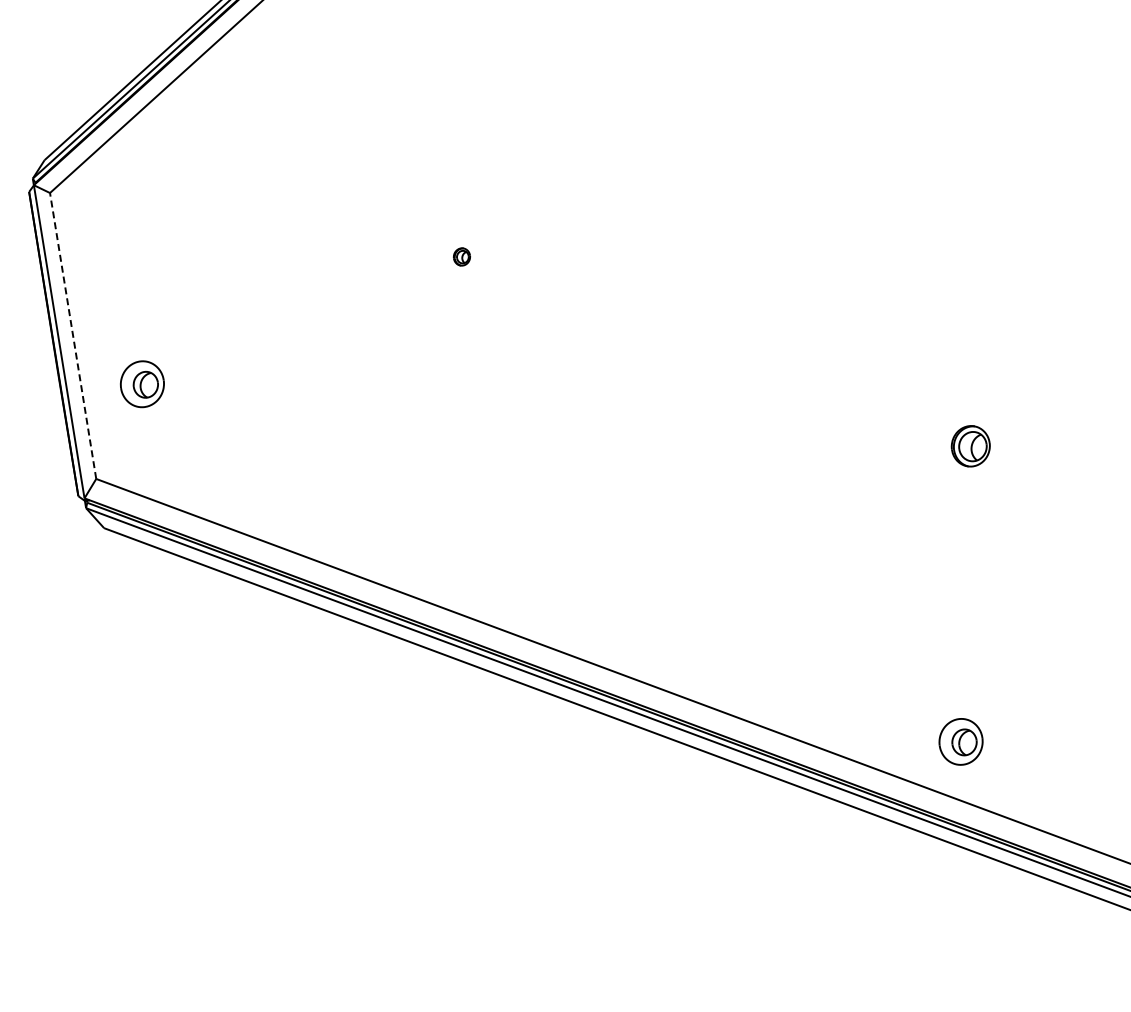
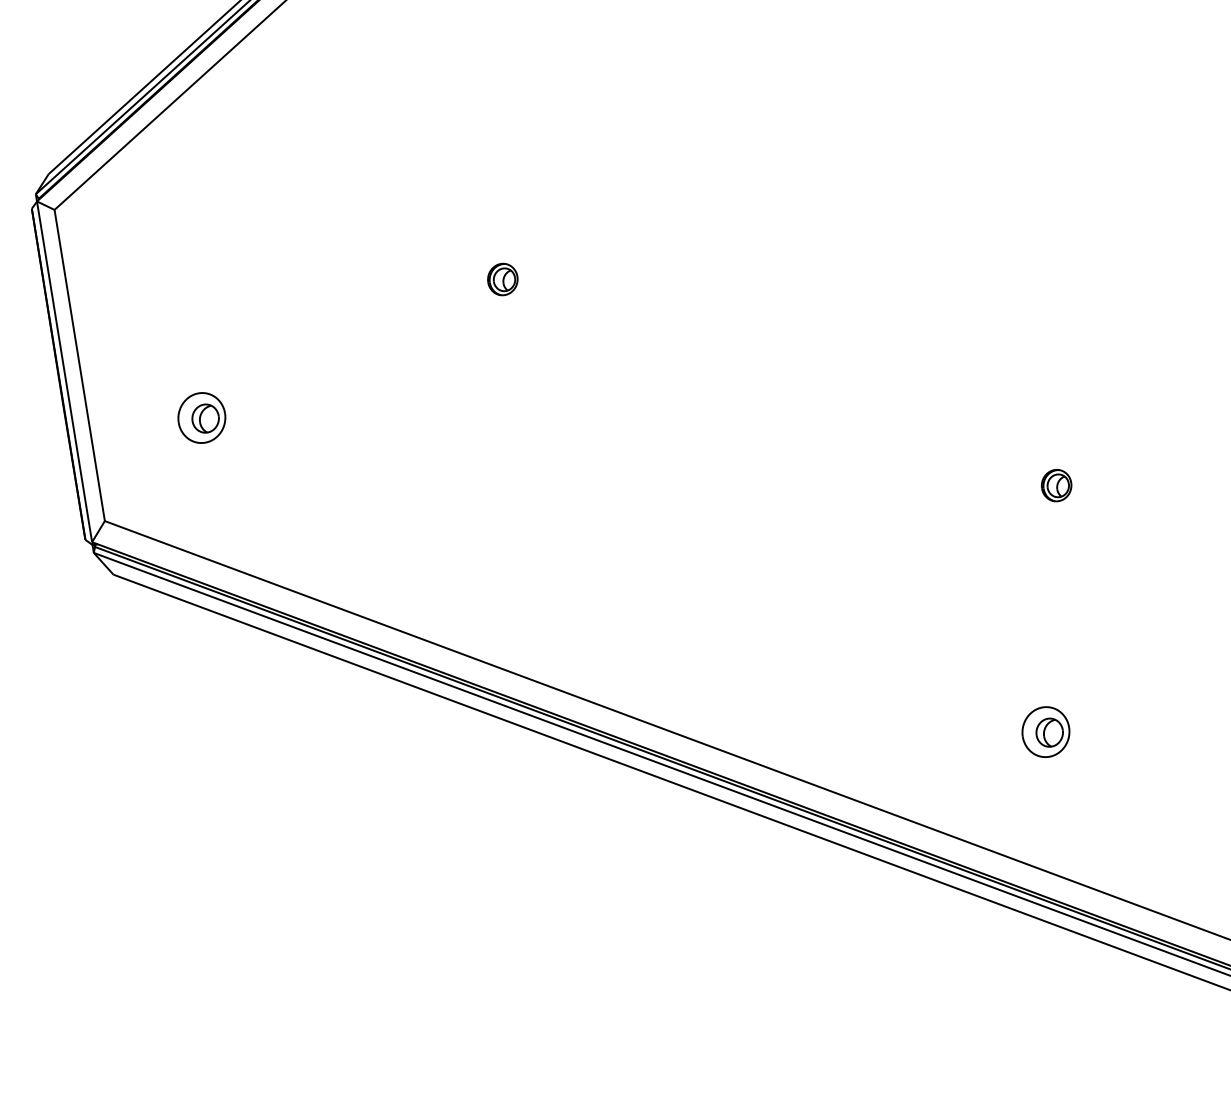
part: (461, 256) -> (502, 278), size x1.67
line: (73, 336) -> (80, 366), dashed -> solid
part: (142, 384) -> (201, 418), moved
part: (970, 446) -> (1056, 485), size x0.71
part: (960, 741) -> (1045, 731), moved

